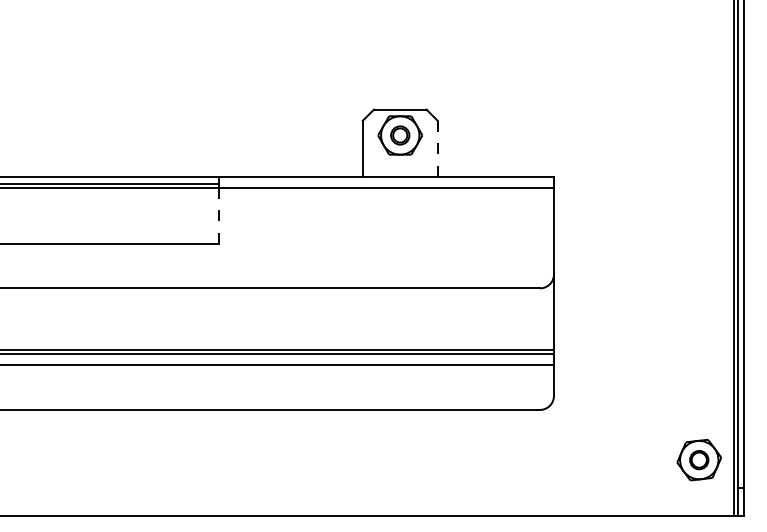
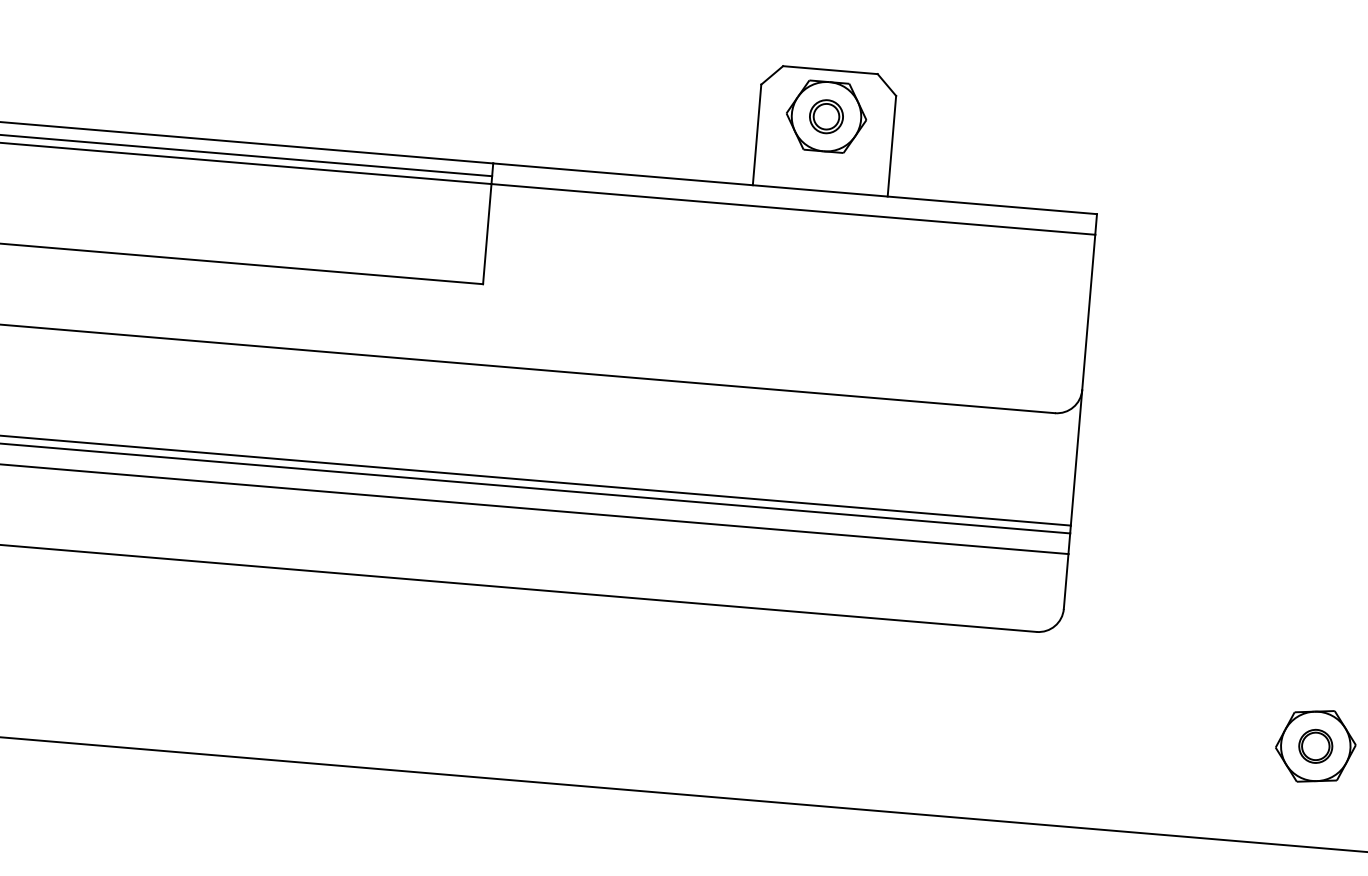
line: (437, 148) -> (891, 145), dashed -> solid
line: (218, 215) -> (487, 233), dashed -> solid

